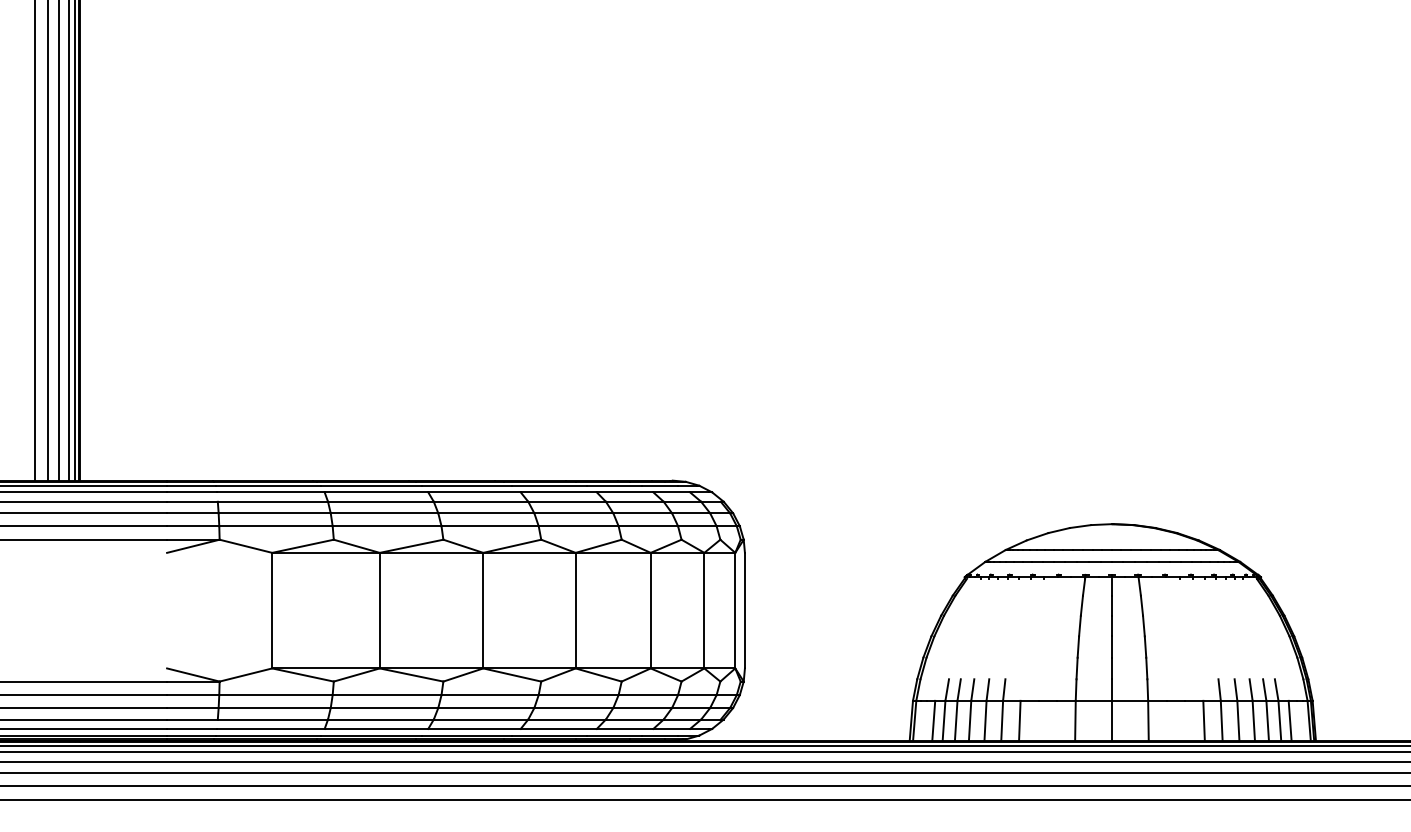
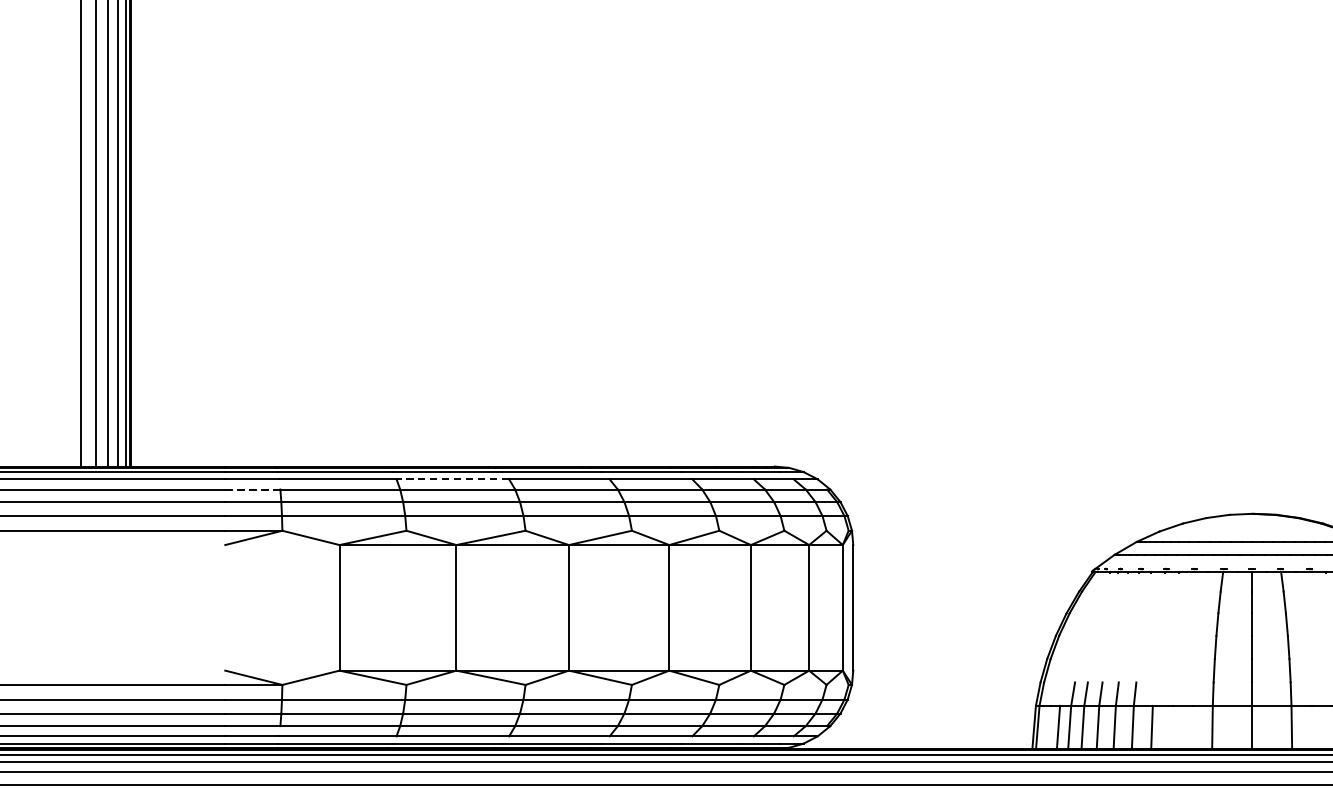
line: (376, 492) -> (452, 479), solid -> dashed
line: (192, 501) -> (252, 489), solid -> dashed

